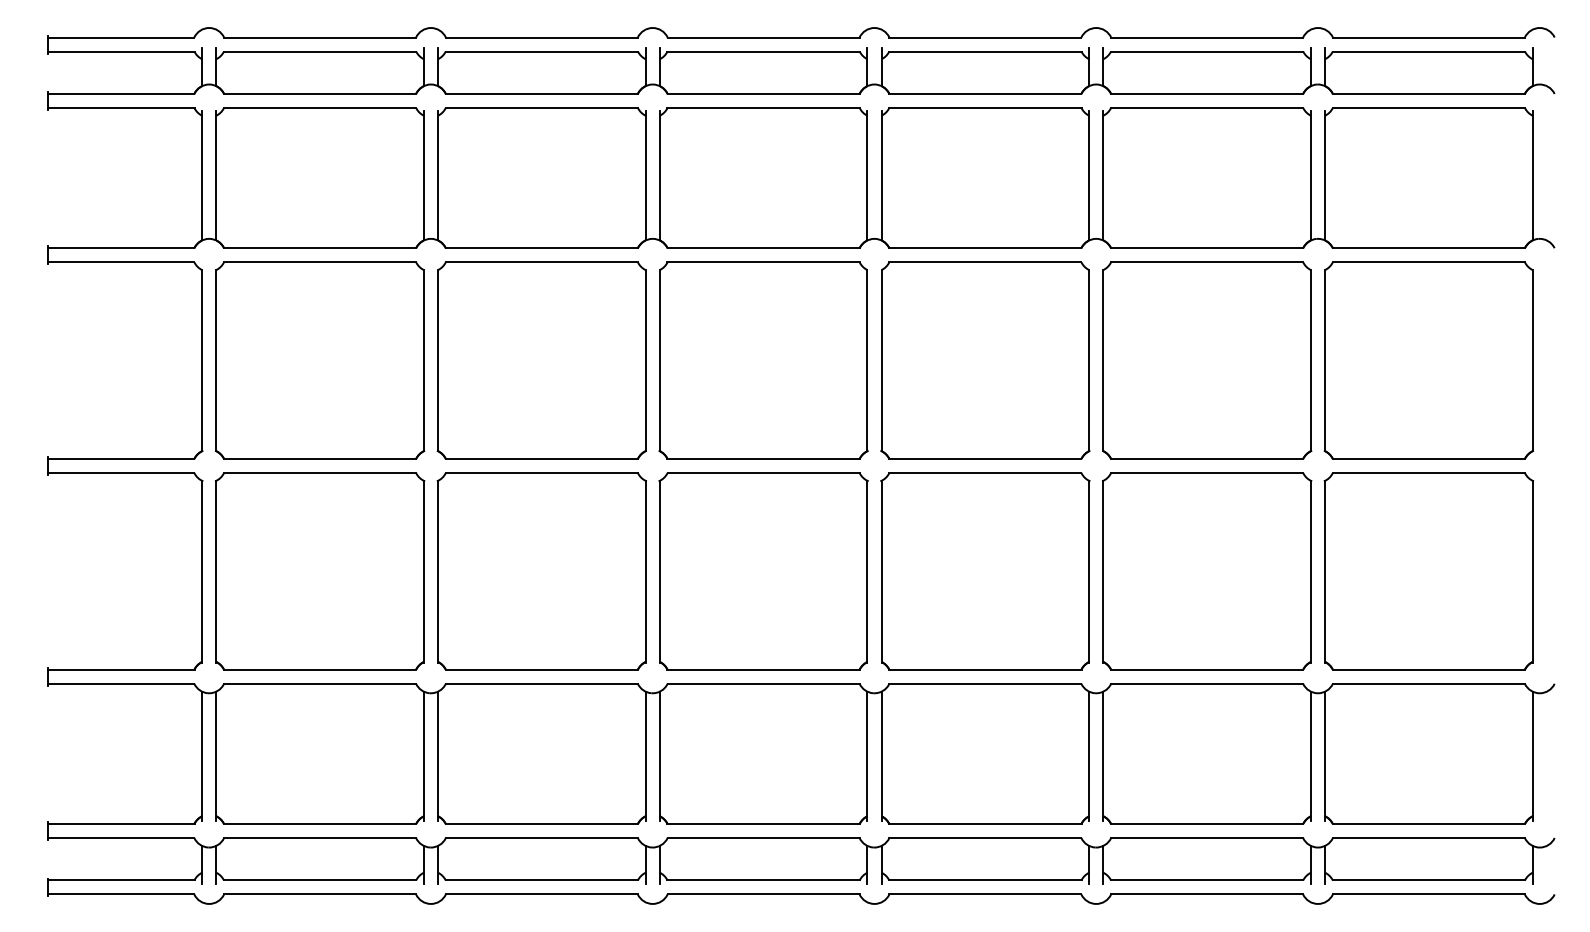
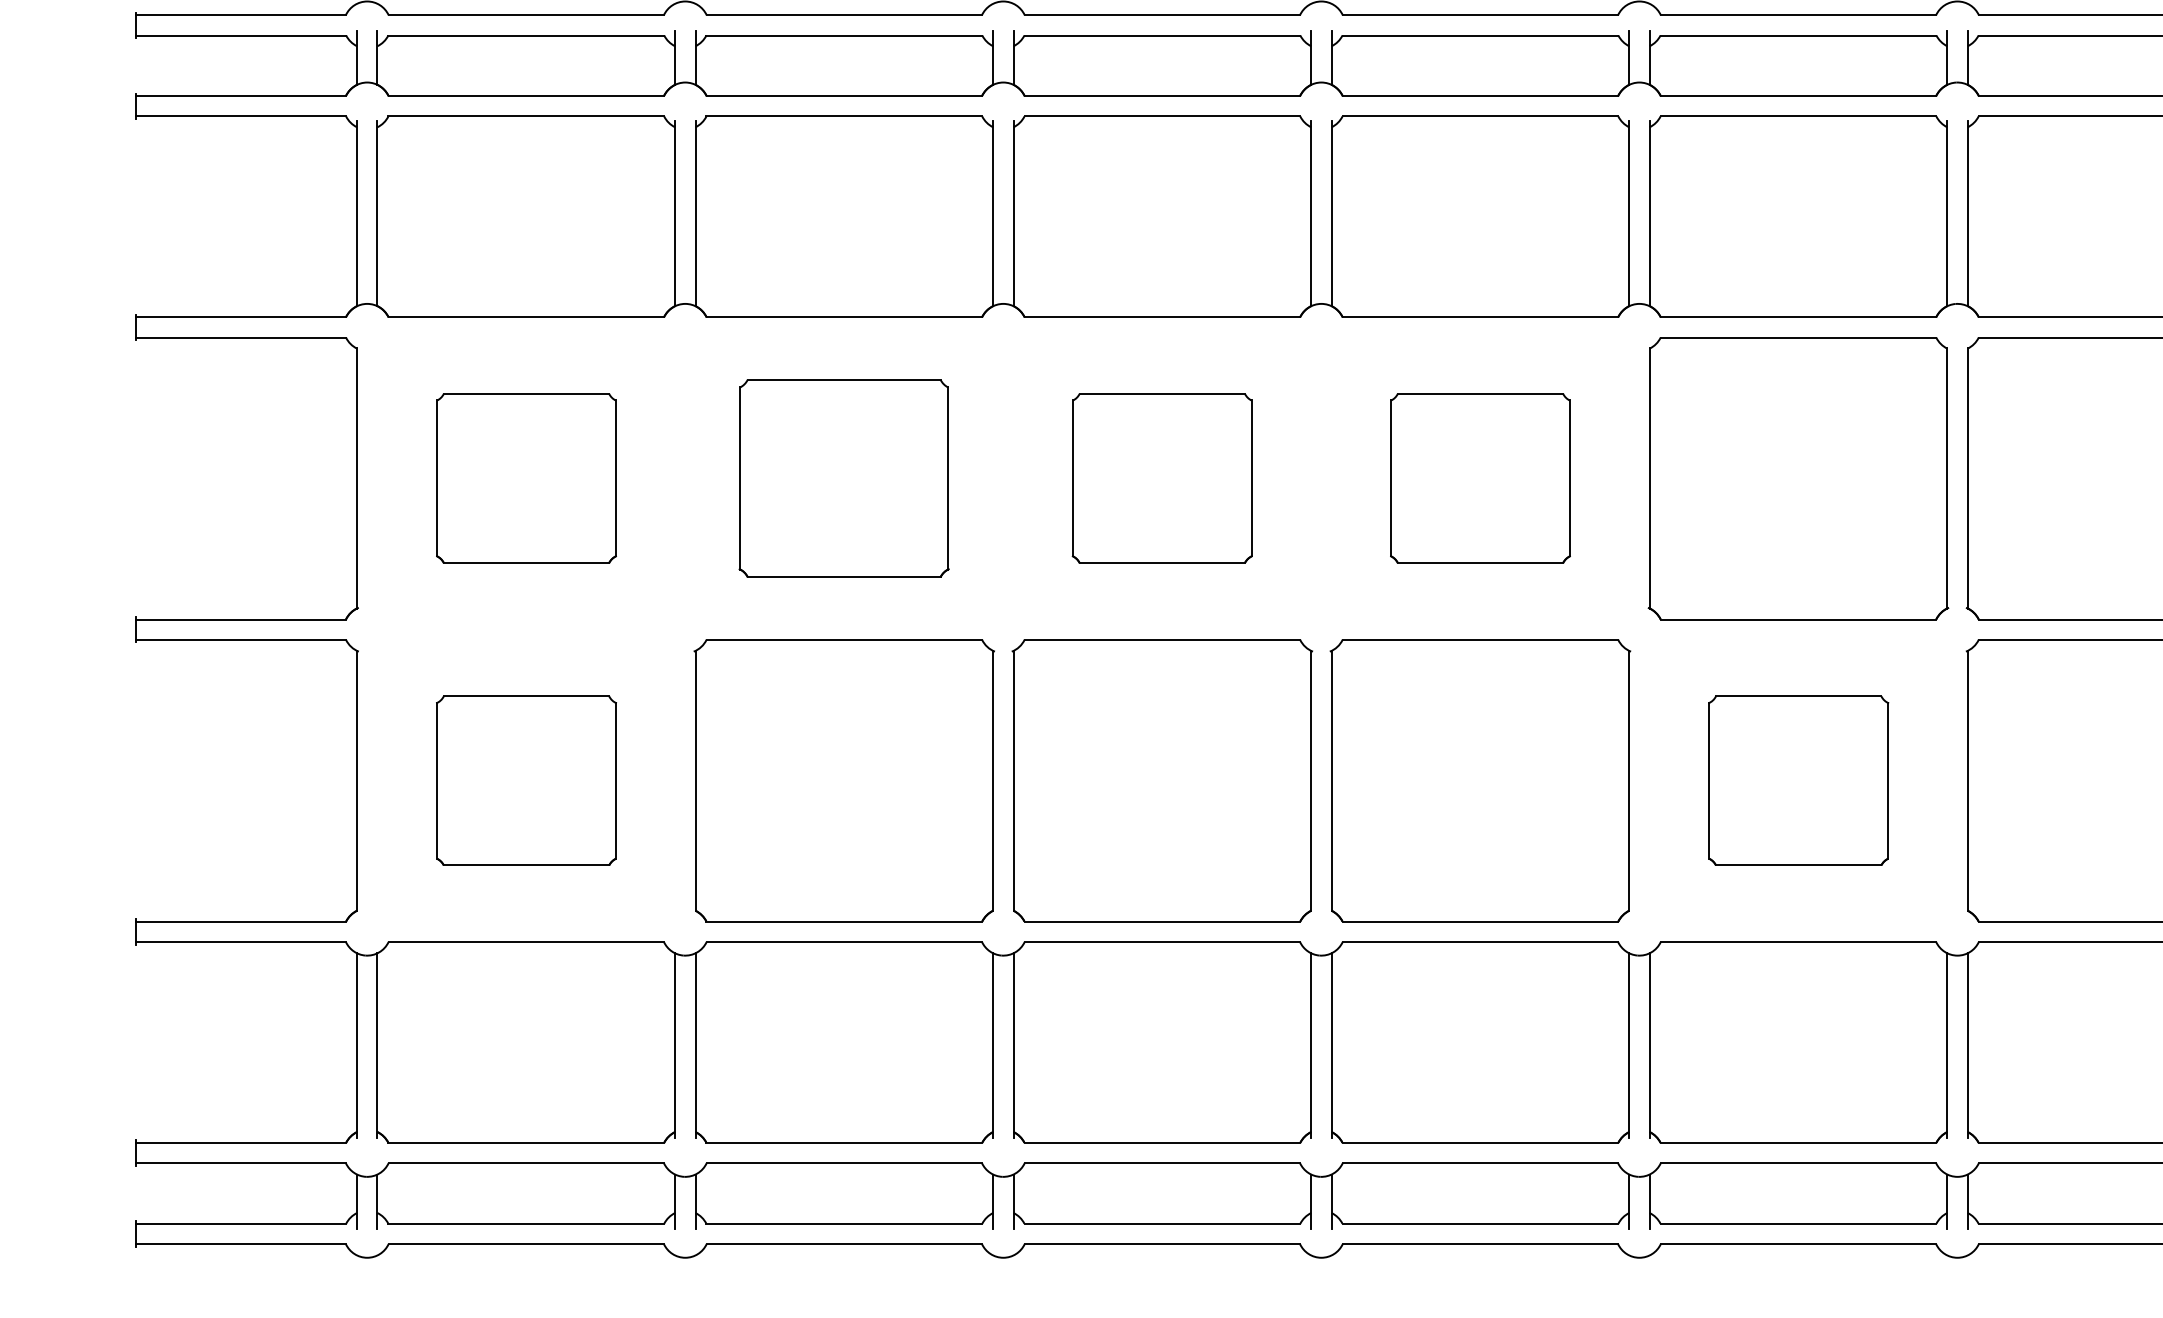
part: (320, 360) -> (526, 478), size x0.6
part: (541, 360) -> (843, 478), size x0.7
part: (763, 360) -> (1162, 478), size x0.6
part: (985, 360) -> (1480, 478), size x0.6
part: (320, 571) -> (526, 780), size x0.6
part: (1207, 571) -> (1799, 780), size x0.6

